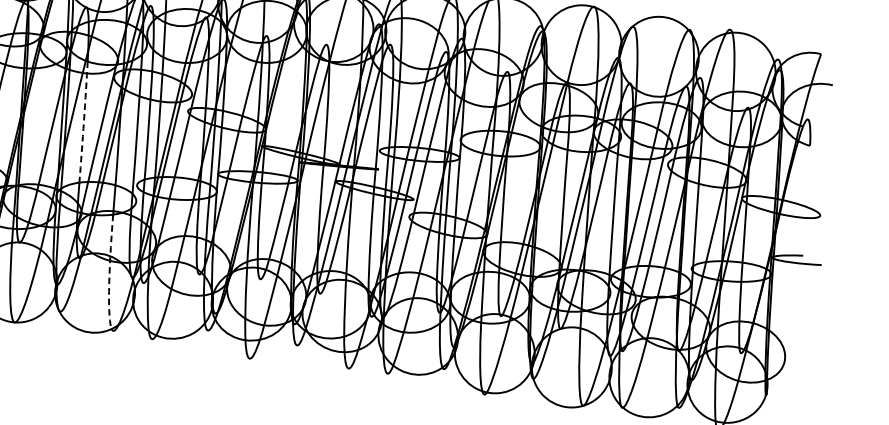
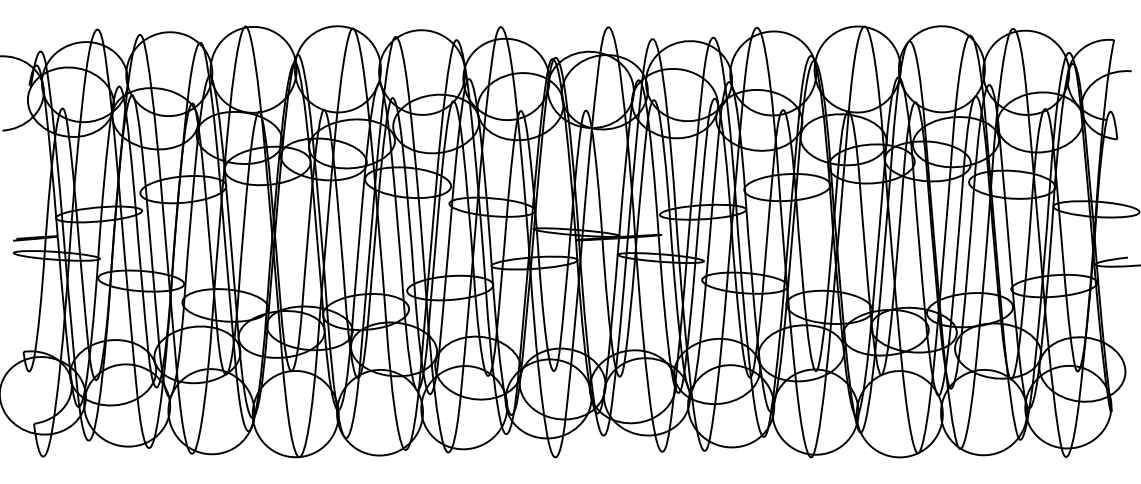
arc: (84, 122) -> (340, 232), dashed -> solid
arc: (109, 274) -> (392, 390), dashed -> solid

